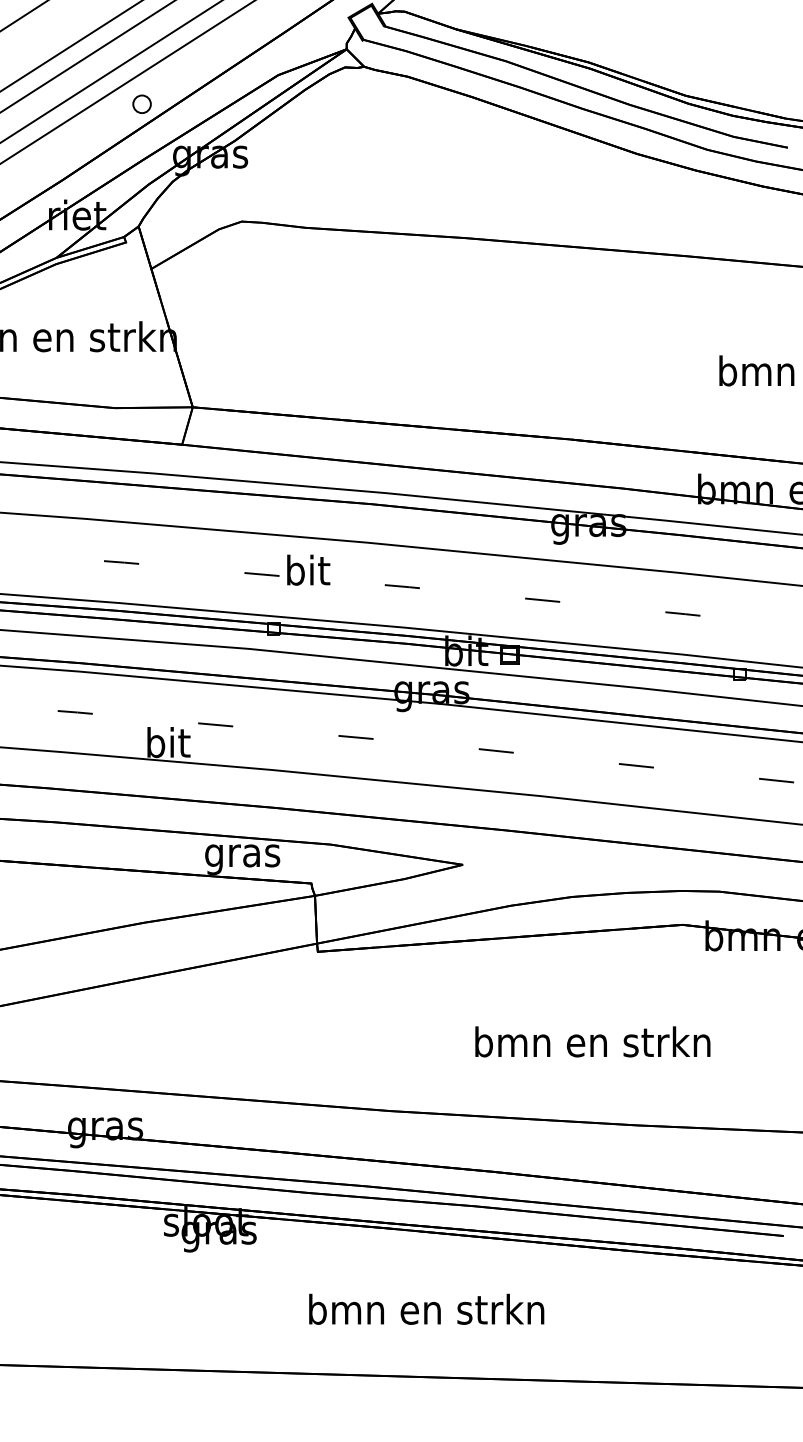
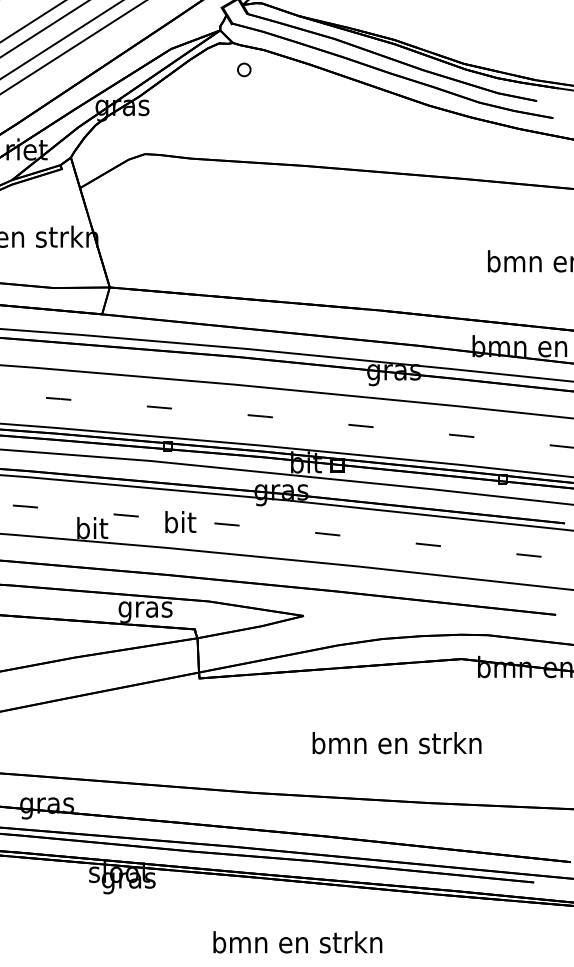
part: (141, 103) -> (243, 69), moved
text: (308, 569) -> (180, 521), moved
text: (426, 1308) -> (297, 941), moved

